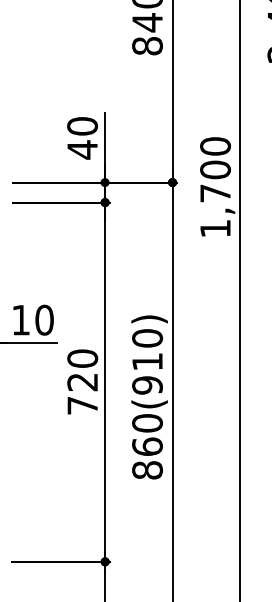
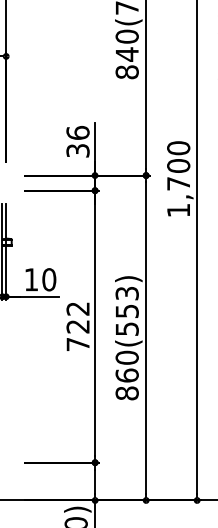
text: (81, 137) -> (77, 141), 40 -> 36
text: (81, 358) -> (77, 308), 720 -> 722
text: (146, 362) -> (126, 311), 860(910) -> 860(553)

